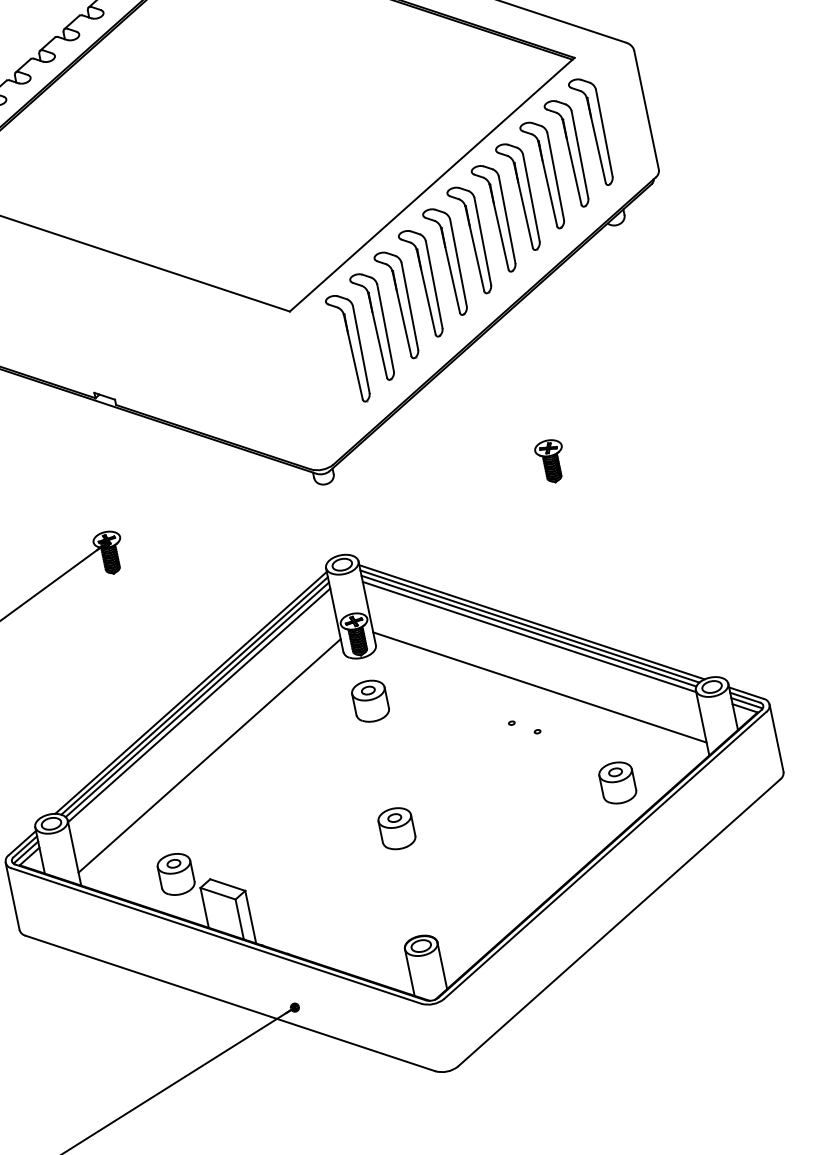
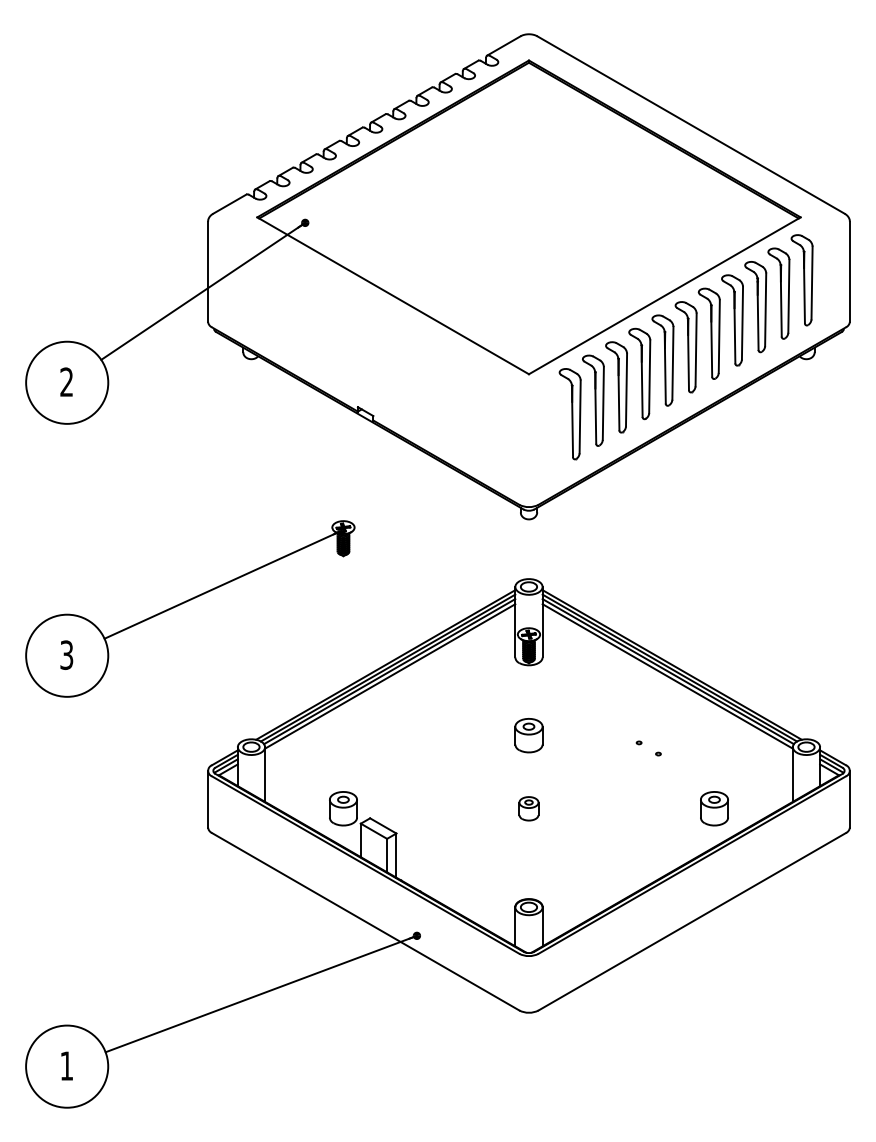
part: (551, 461) -> (714, 538), removed
line: (539, 687) -> (667, 718), removed
part: (369, 701) -> (528, 735), moved
line: (209, 755) -> (390, 718), removed
part: (396, 828) -> (528, 808), size x0.7

